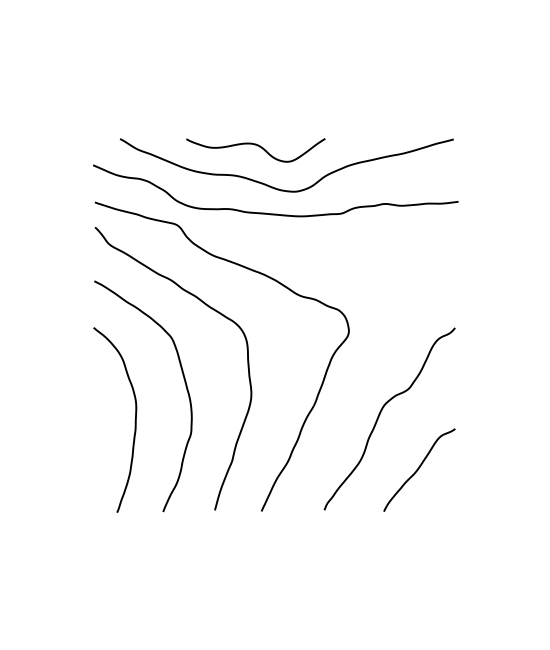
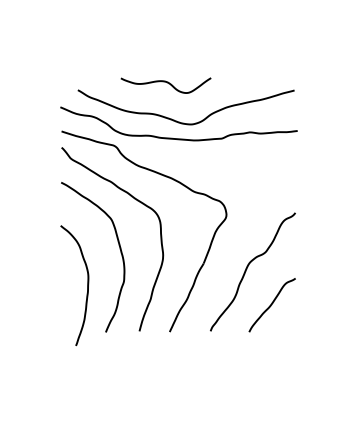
curve: (258, 147) -> (167, 83), moved
curve: (134, 419) -> (87, 285), moved

